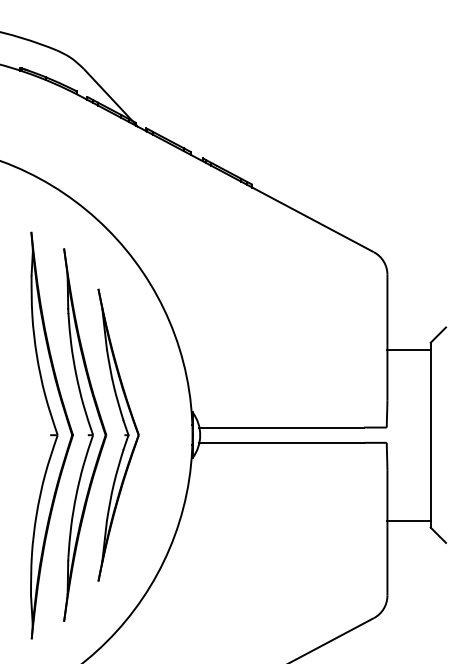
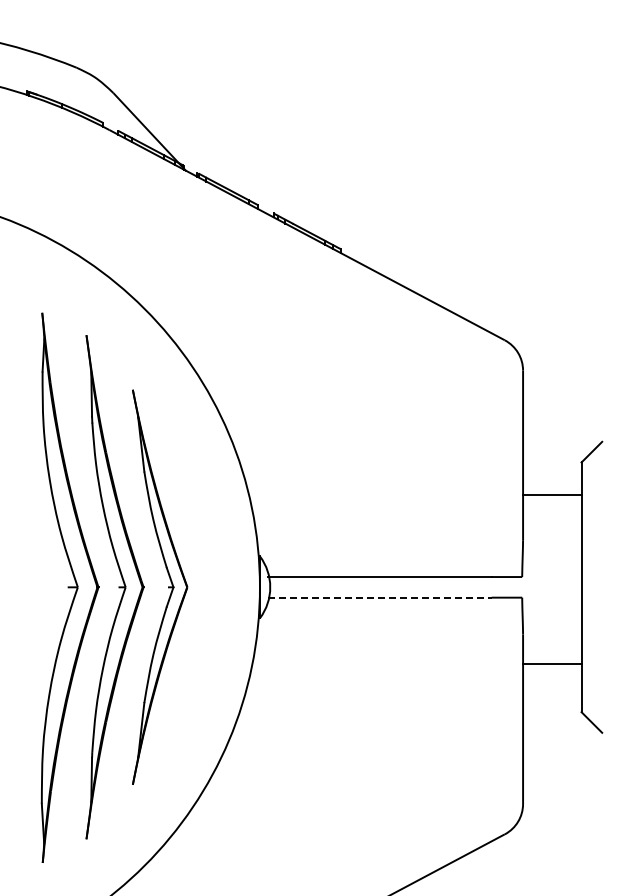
line: (409, 350) -> (552, 495), moved
line: (281, 442) -> (379, 597), solid -> dashed
line: (409, 520) -> (552, 663), moved

